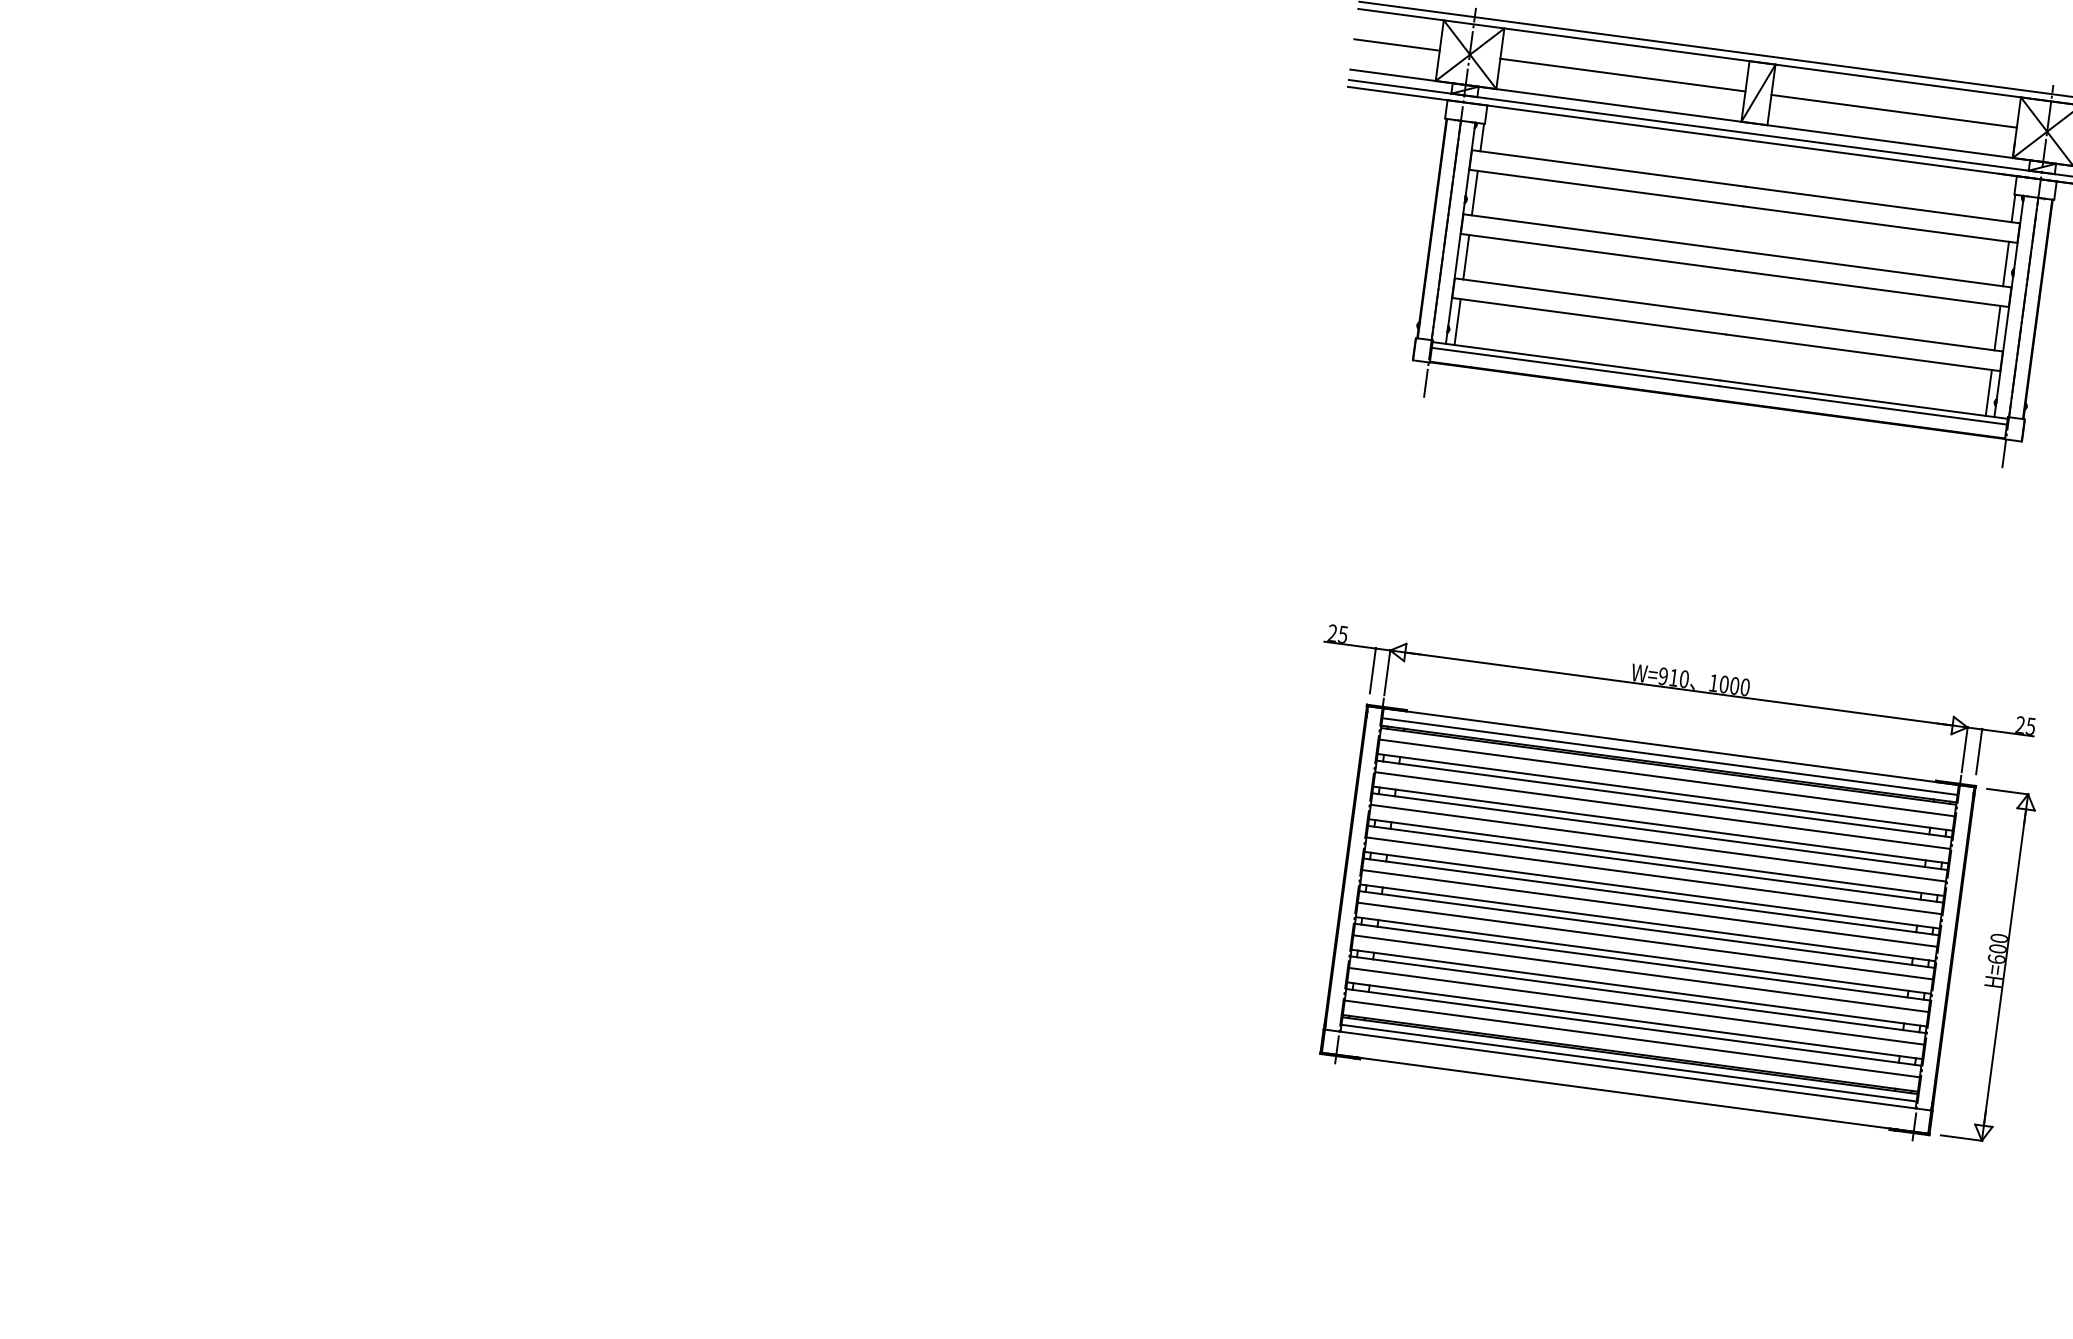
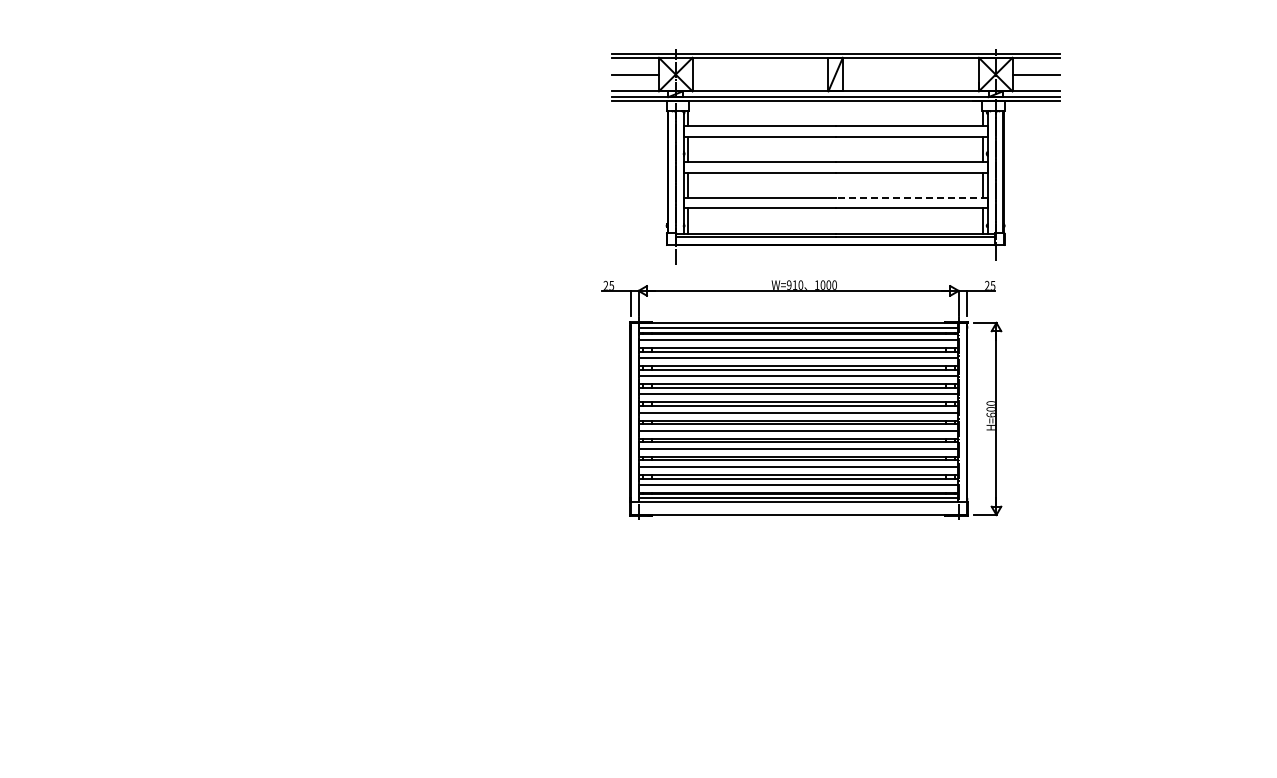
line: (1622, 74) -> (760, 74), removed
line: (1893, 111) -> (910, 74), removed
line: (1865, 333) -> (911, 197), solid -> dashed
part: (1657, 885) -> (801, 399), moved

